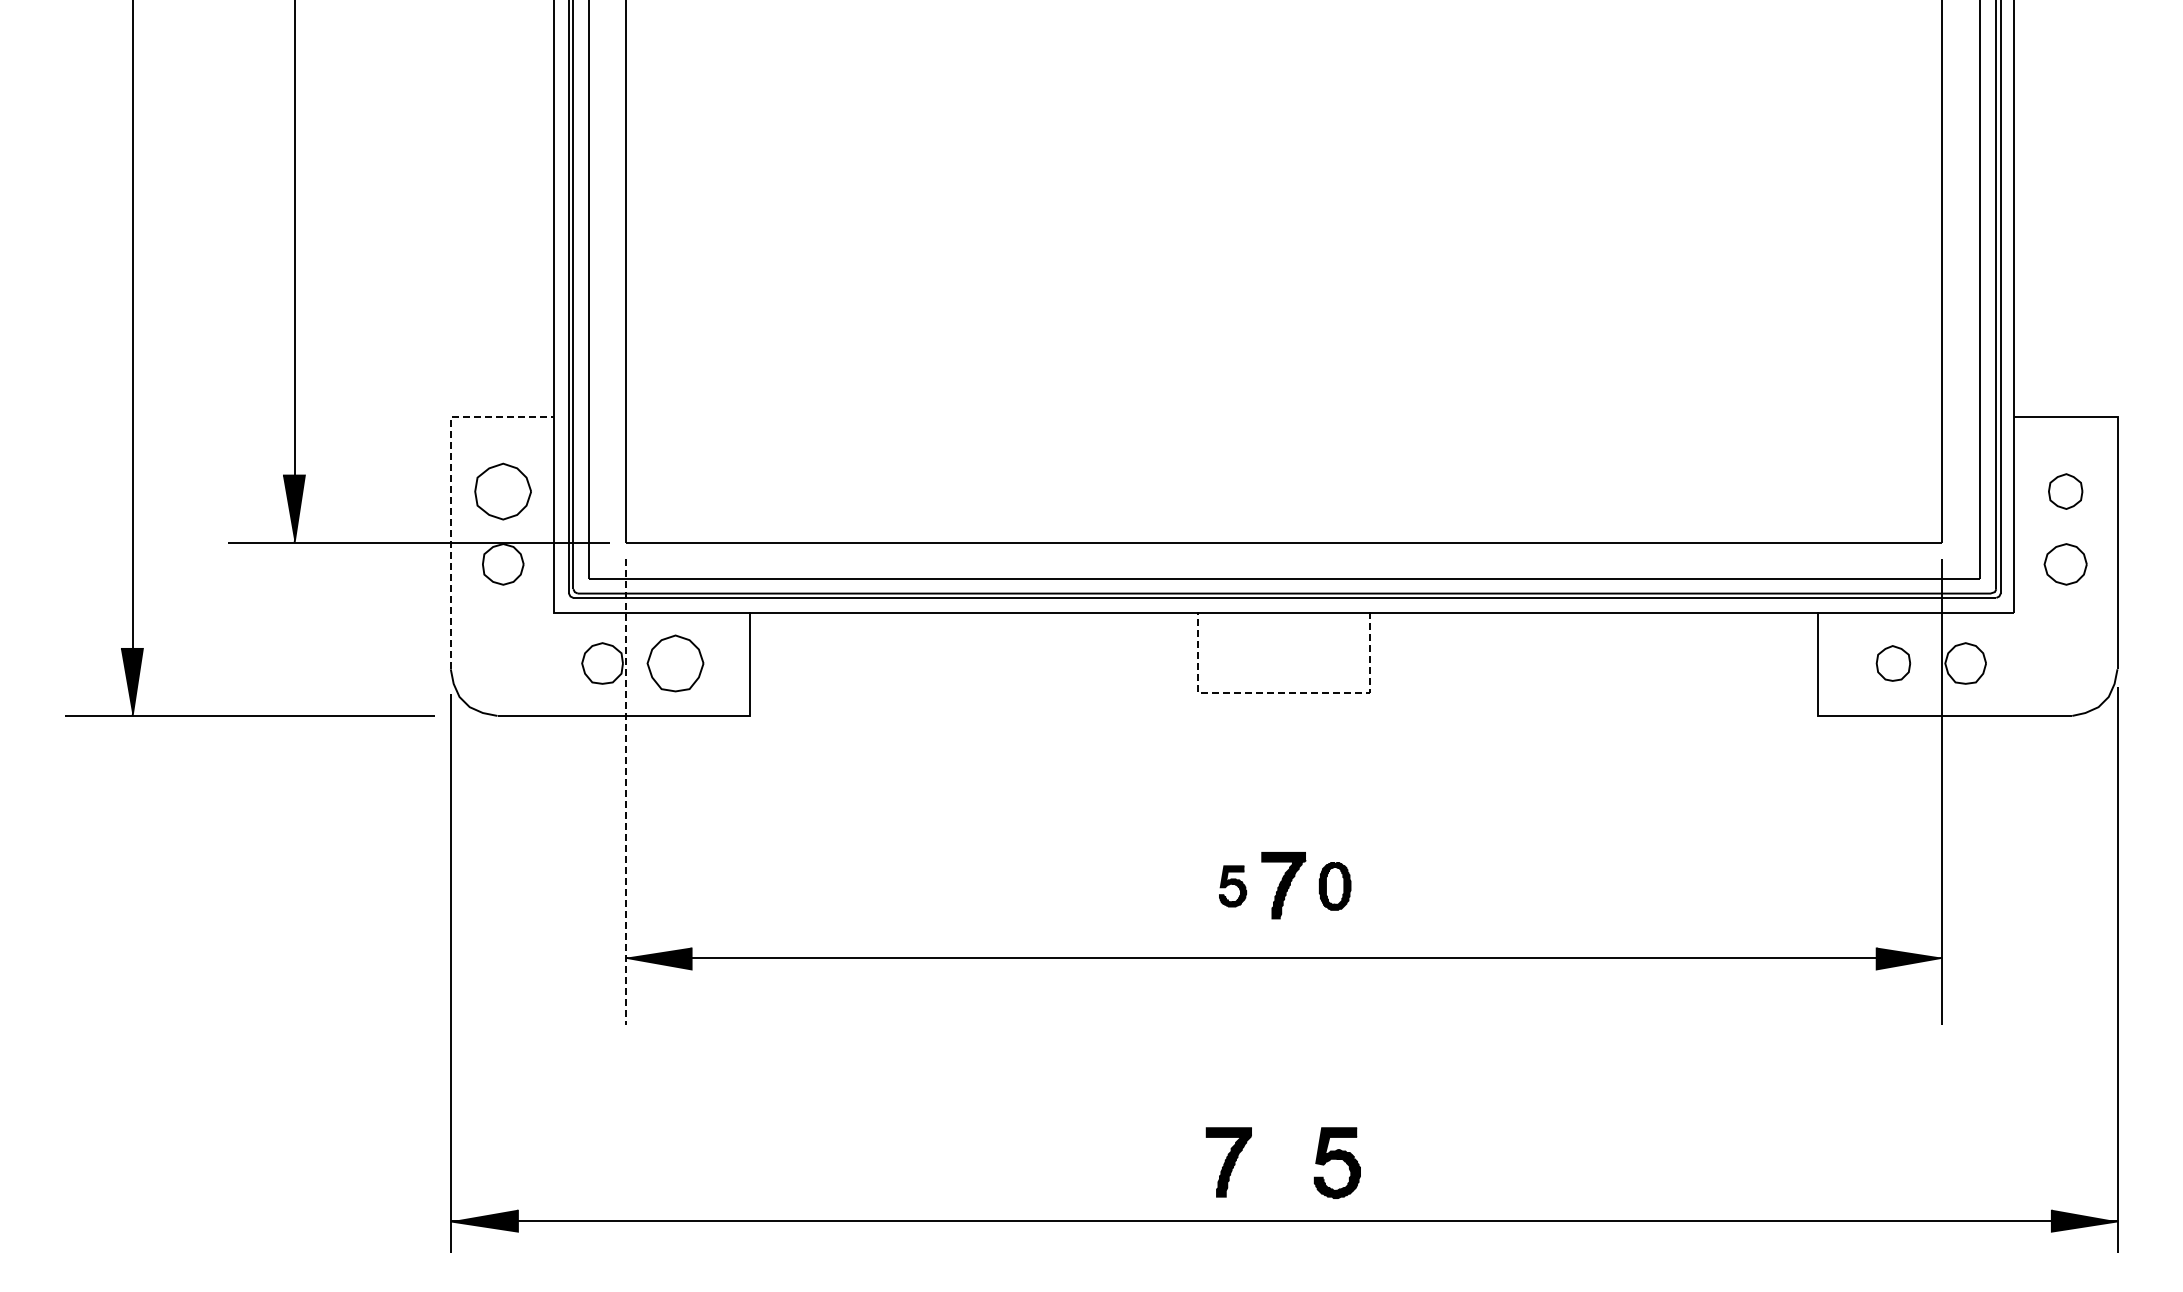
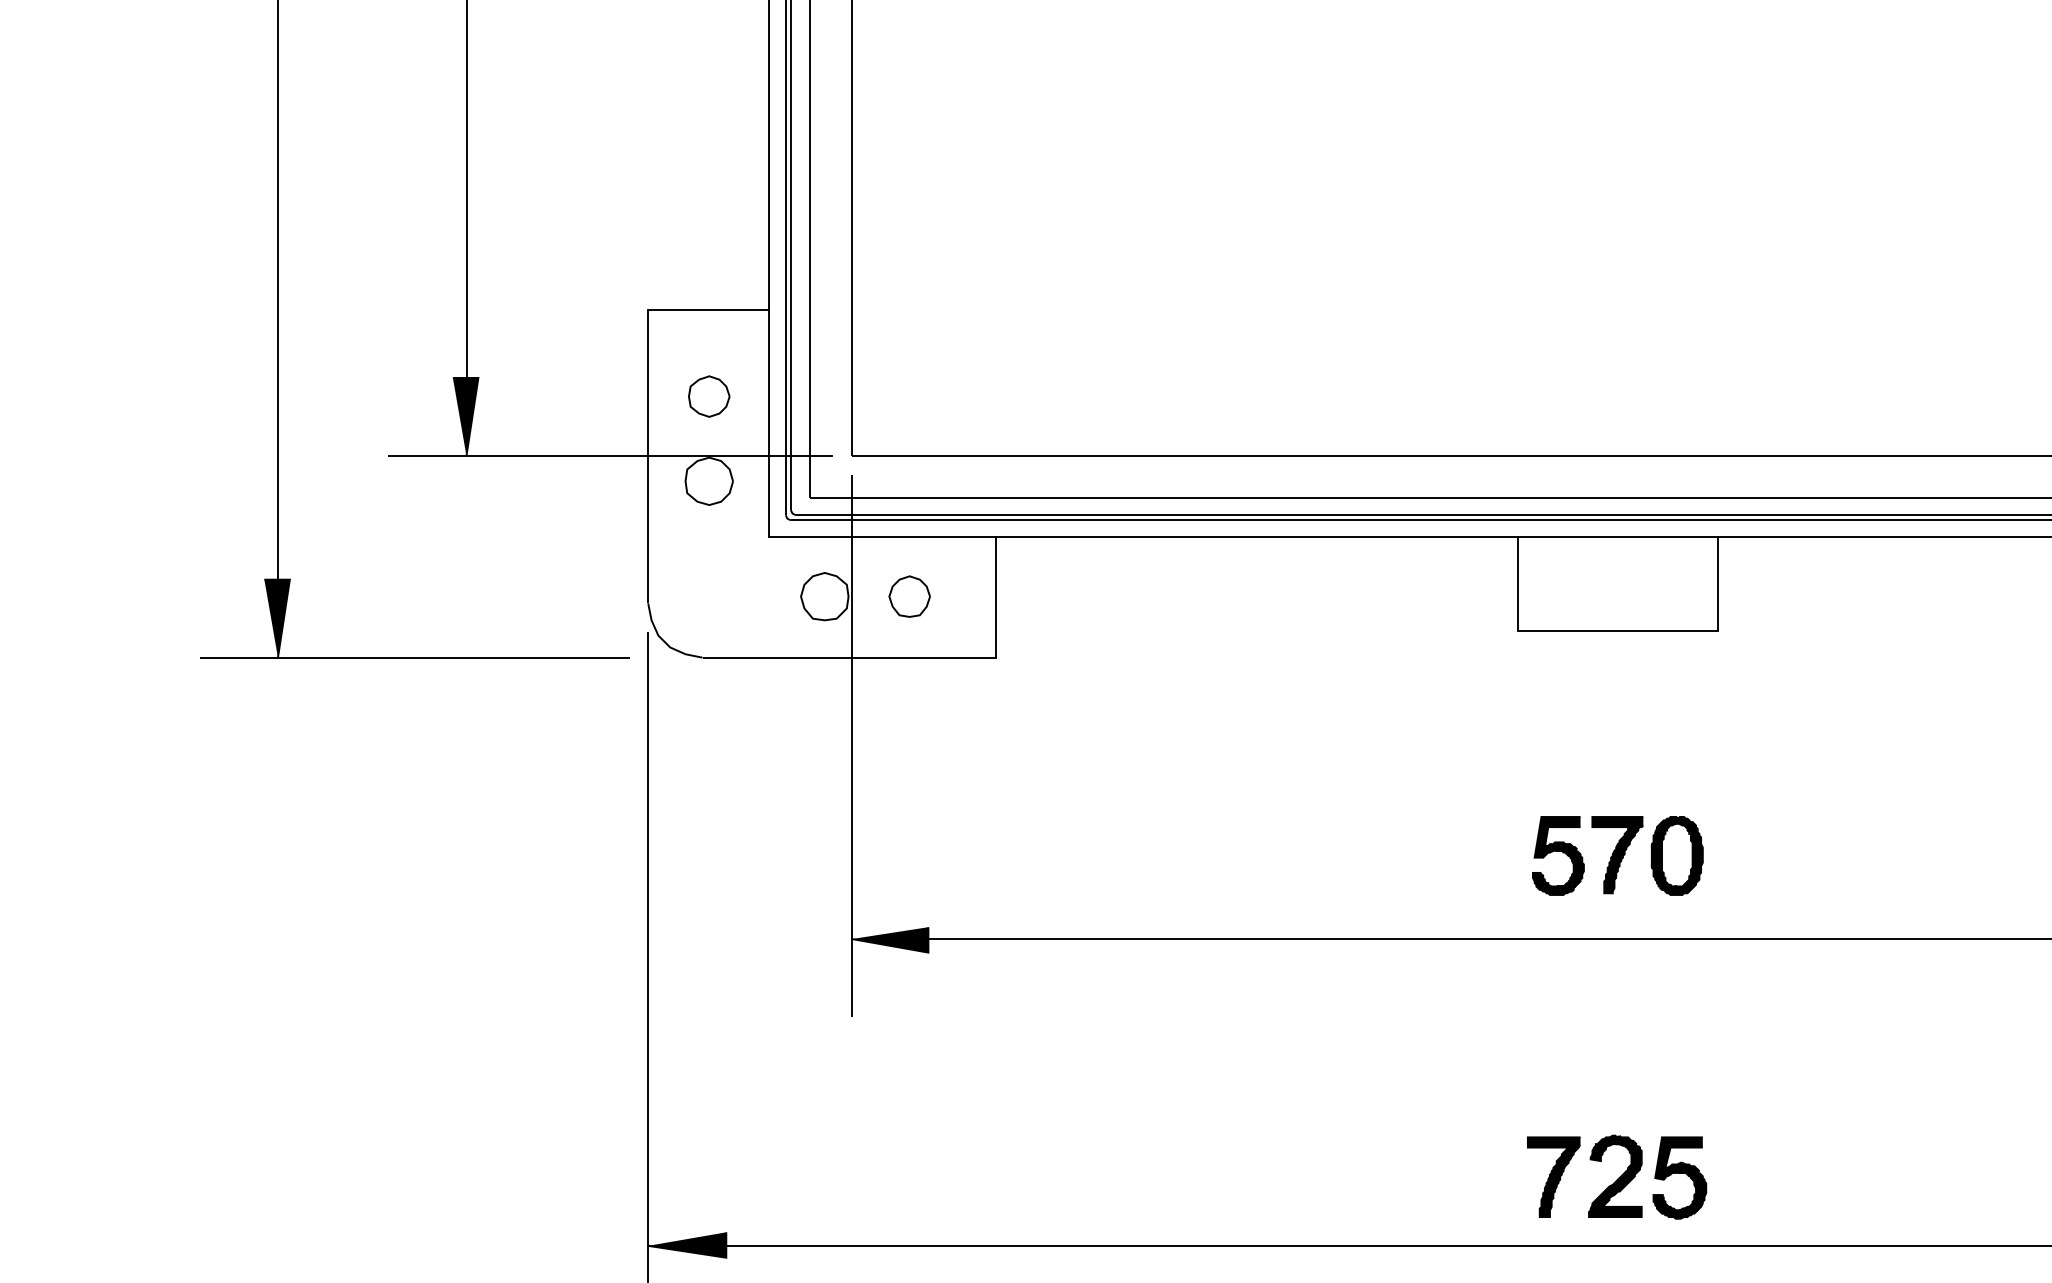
line: (450, 491) -> (647, 396), dashed -> solid
part: (503, 491) -> (709, 396), size x0.62
part: (675, 663) -> (909, 596), size x0.62
line: (1283, 692) -> (1617, 630), dashed -> solid
line: (625, 792) -> (851, 746), dashed -> solid
part: (1232, 886) -> (1557, 856), size x1.67
part: (1334, 886) -> (1676, 856), size x1.43
part: (1281, 1161) -> (1614, 1176), added

